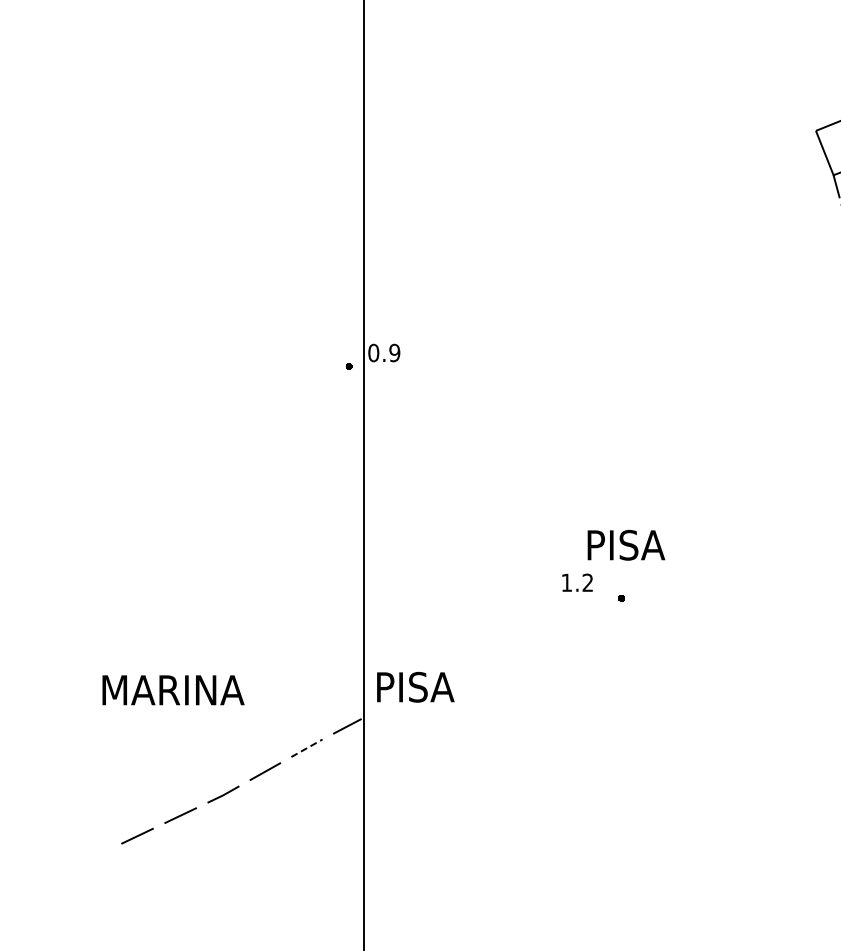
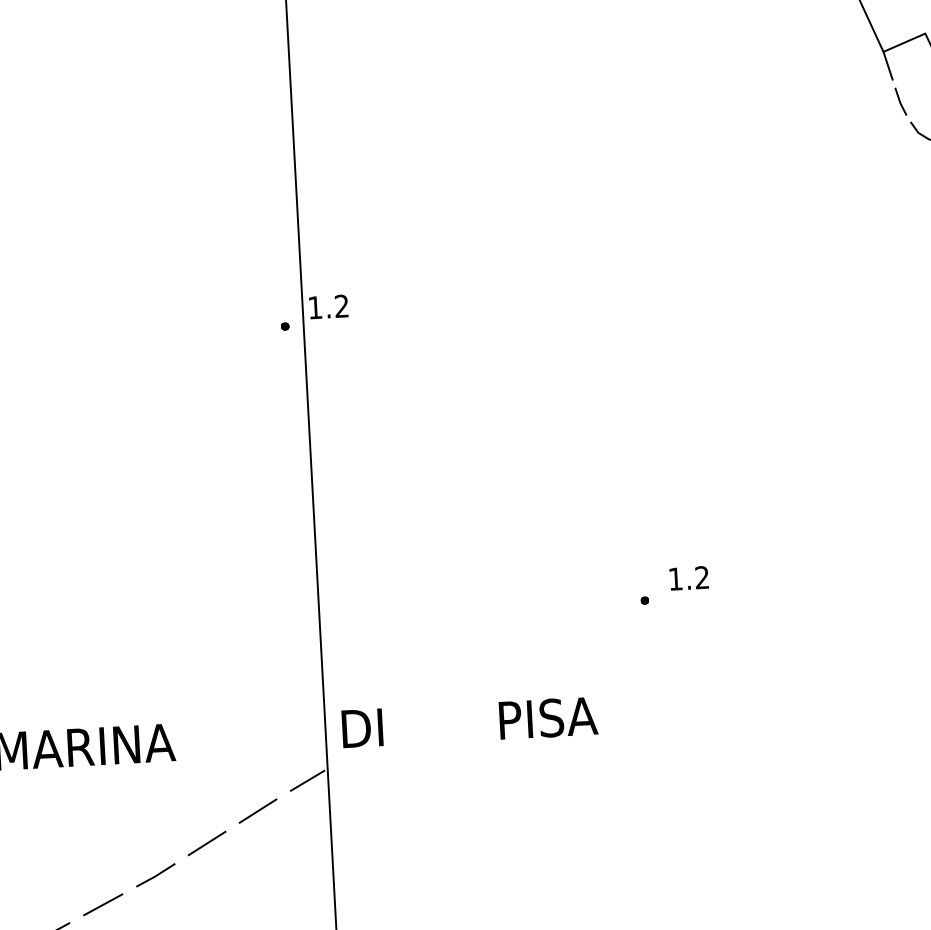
text: (384, 352) -> (328, 306), 0.9 -> 1.2
text: (626, 544) -> (548, 717), moved
text: (577, 582) -> (689, 577), moved
text: (417, 686) -> (393, 725), PISA -> DI
line: (307, 747) -> (258, 810), dashed -> solid

